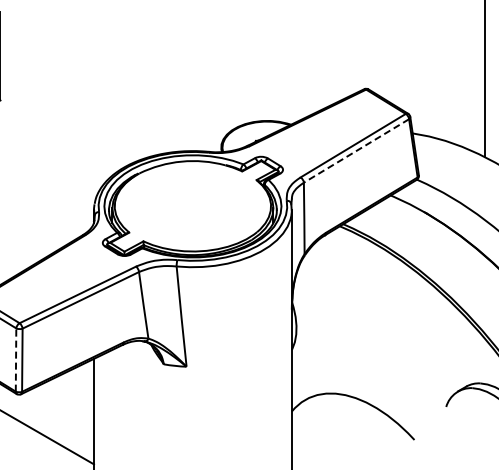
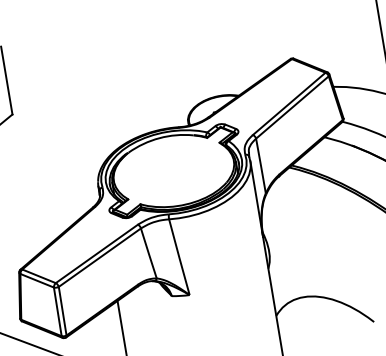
line: (356, 151) -> (292, 107), dashed -> solid
line: (16, 360) -> (58, 312), dashed -> solid

